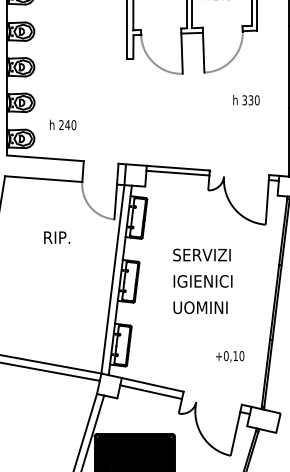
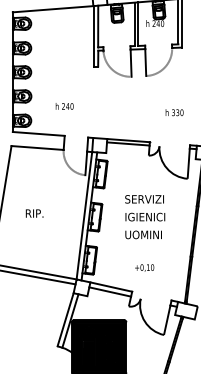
text: (246, 99) -> (174, 112), moved
text: (62, 125) -> (64, 106), moved
text: (56, 237) -> (34, 213), moved
text: (229, 355) -> (144, 267), moved

